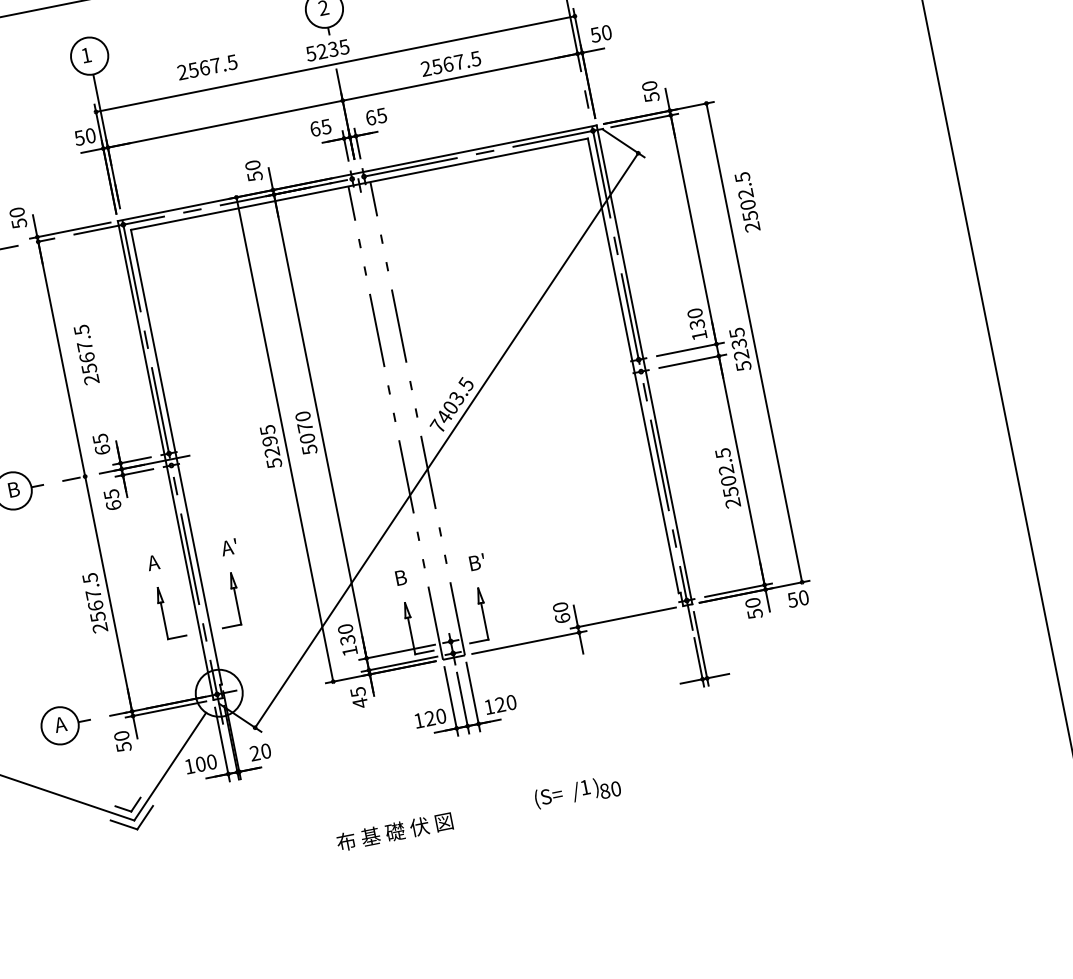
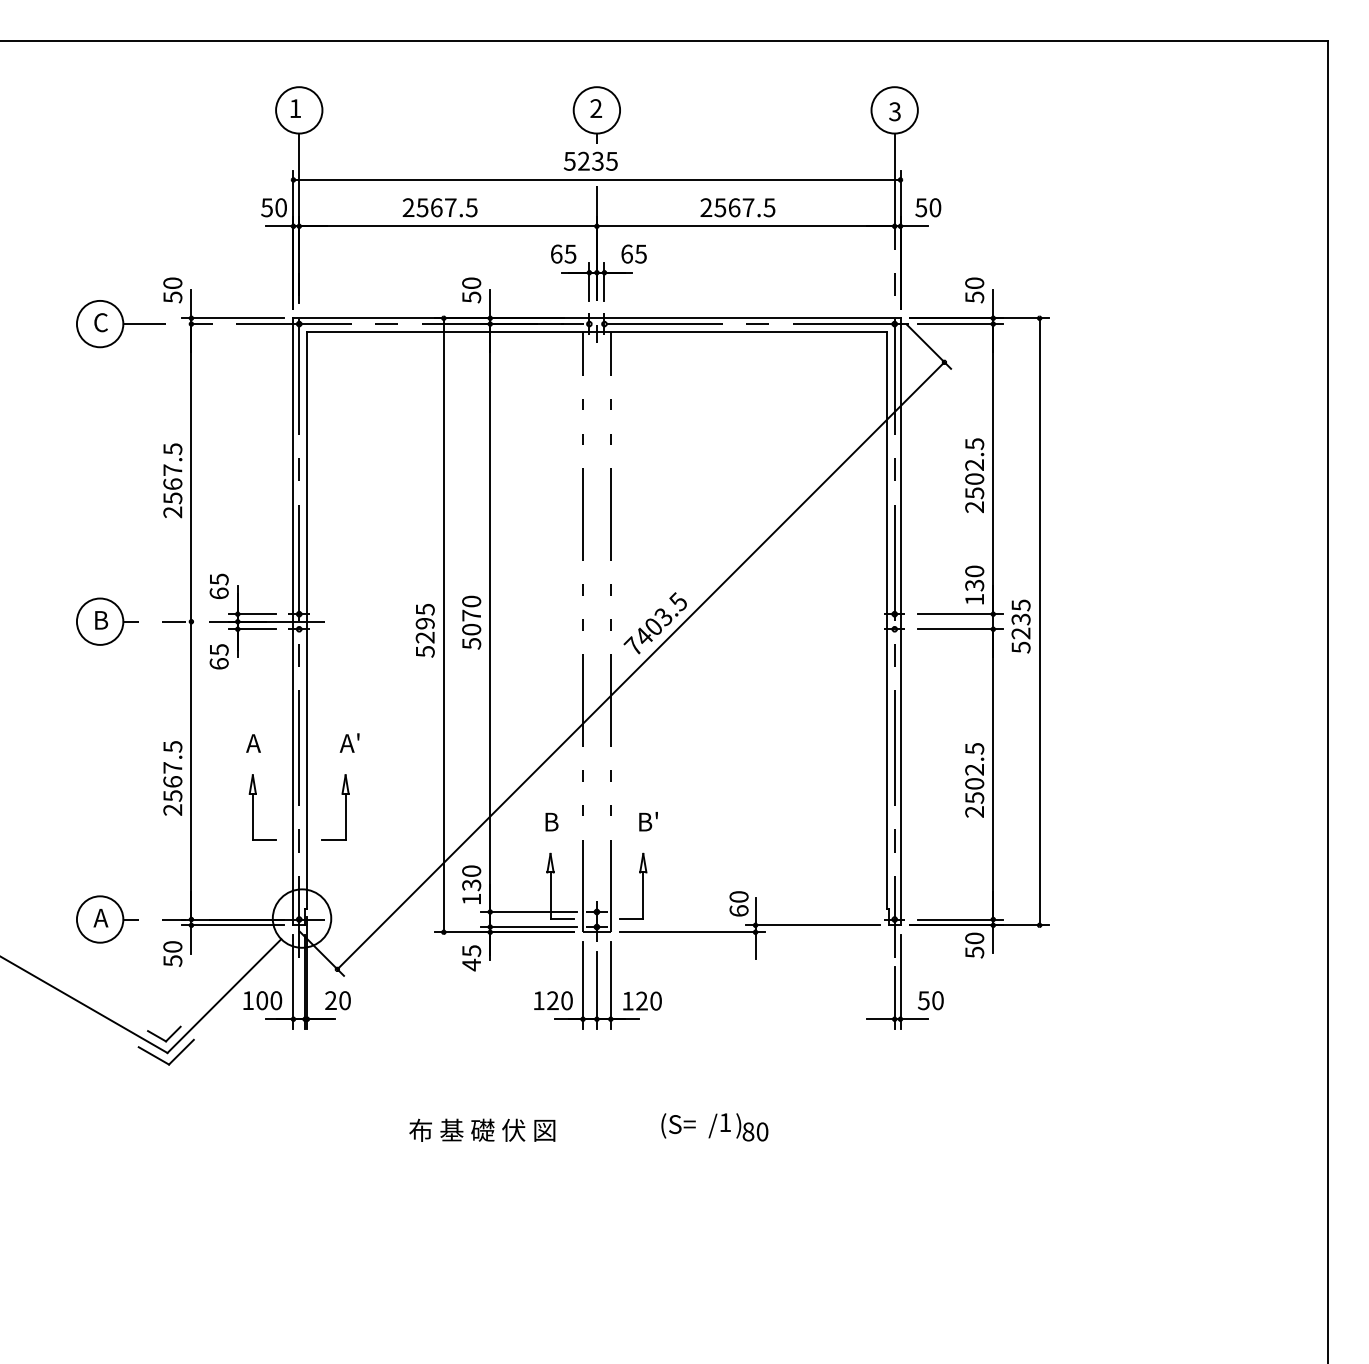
text: (206, 67) -> (439, 207), moved
text: (747, 202) -> (974, 475), moved
text: (86, 354) -> (172, 480), moved
text: (797, 598) -> (930, 1000), moved

